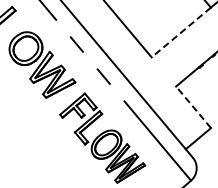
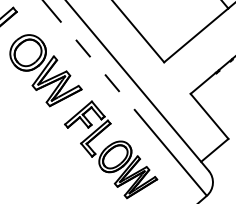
line: (181, 32) -> (196, 35), dashed -> solid
line: (193, 106) -> (209, 115), dashed -> solid

